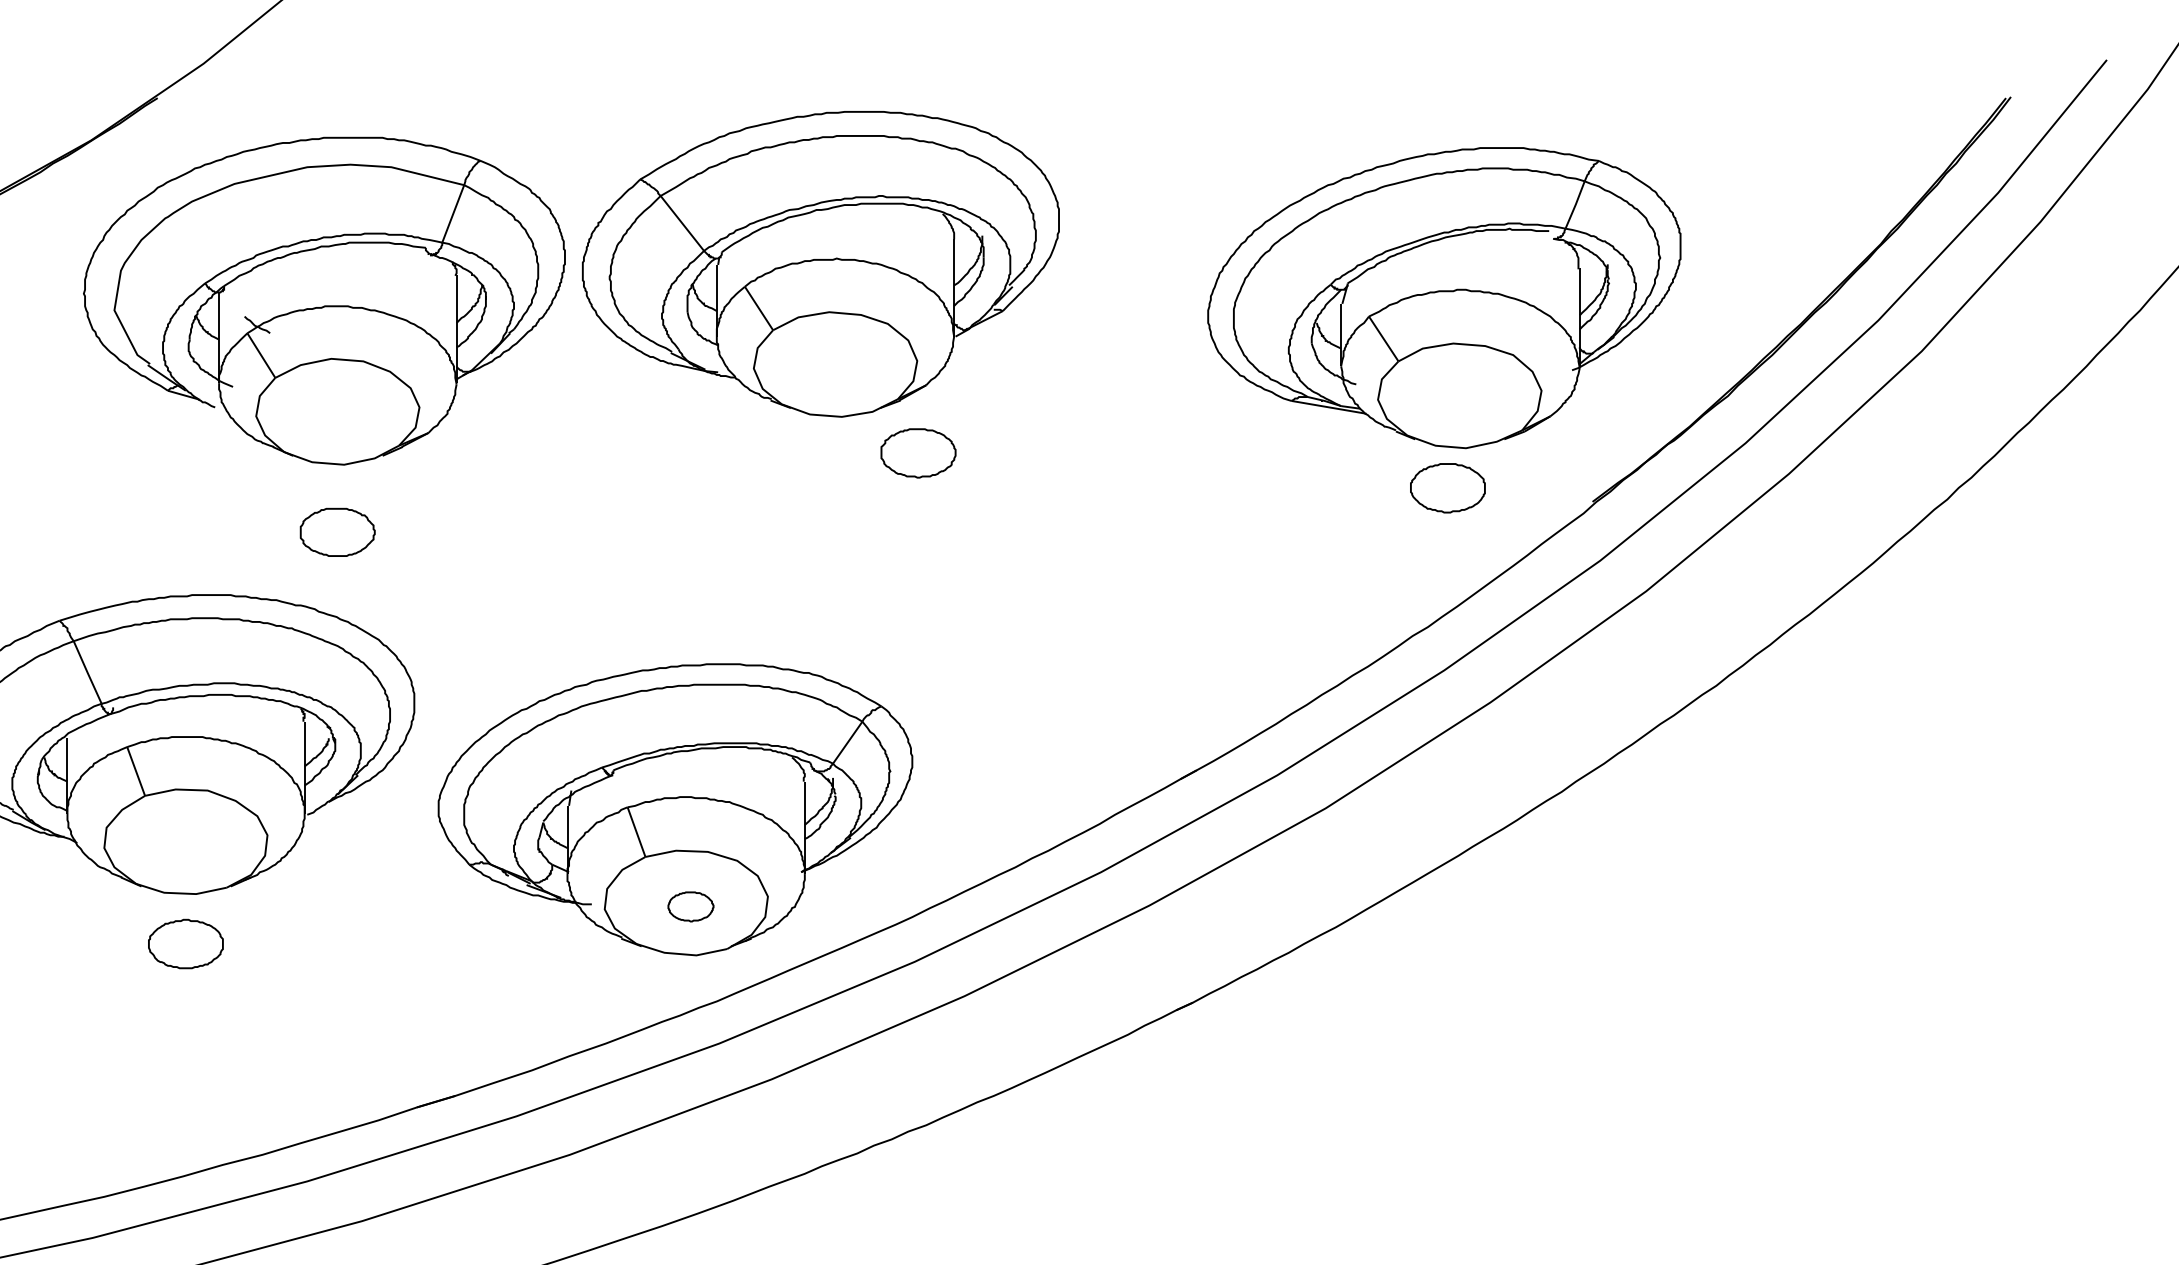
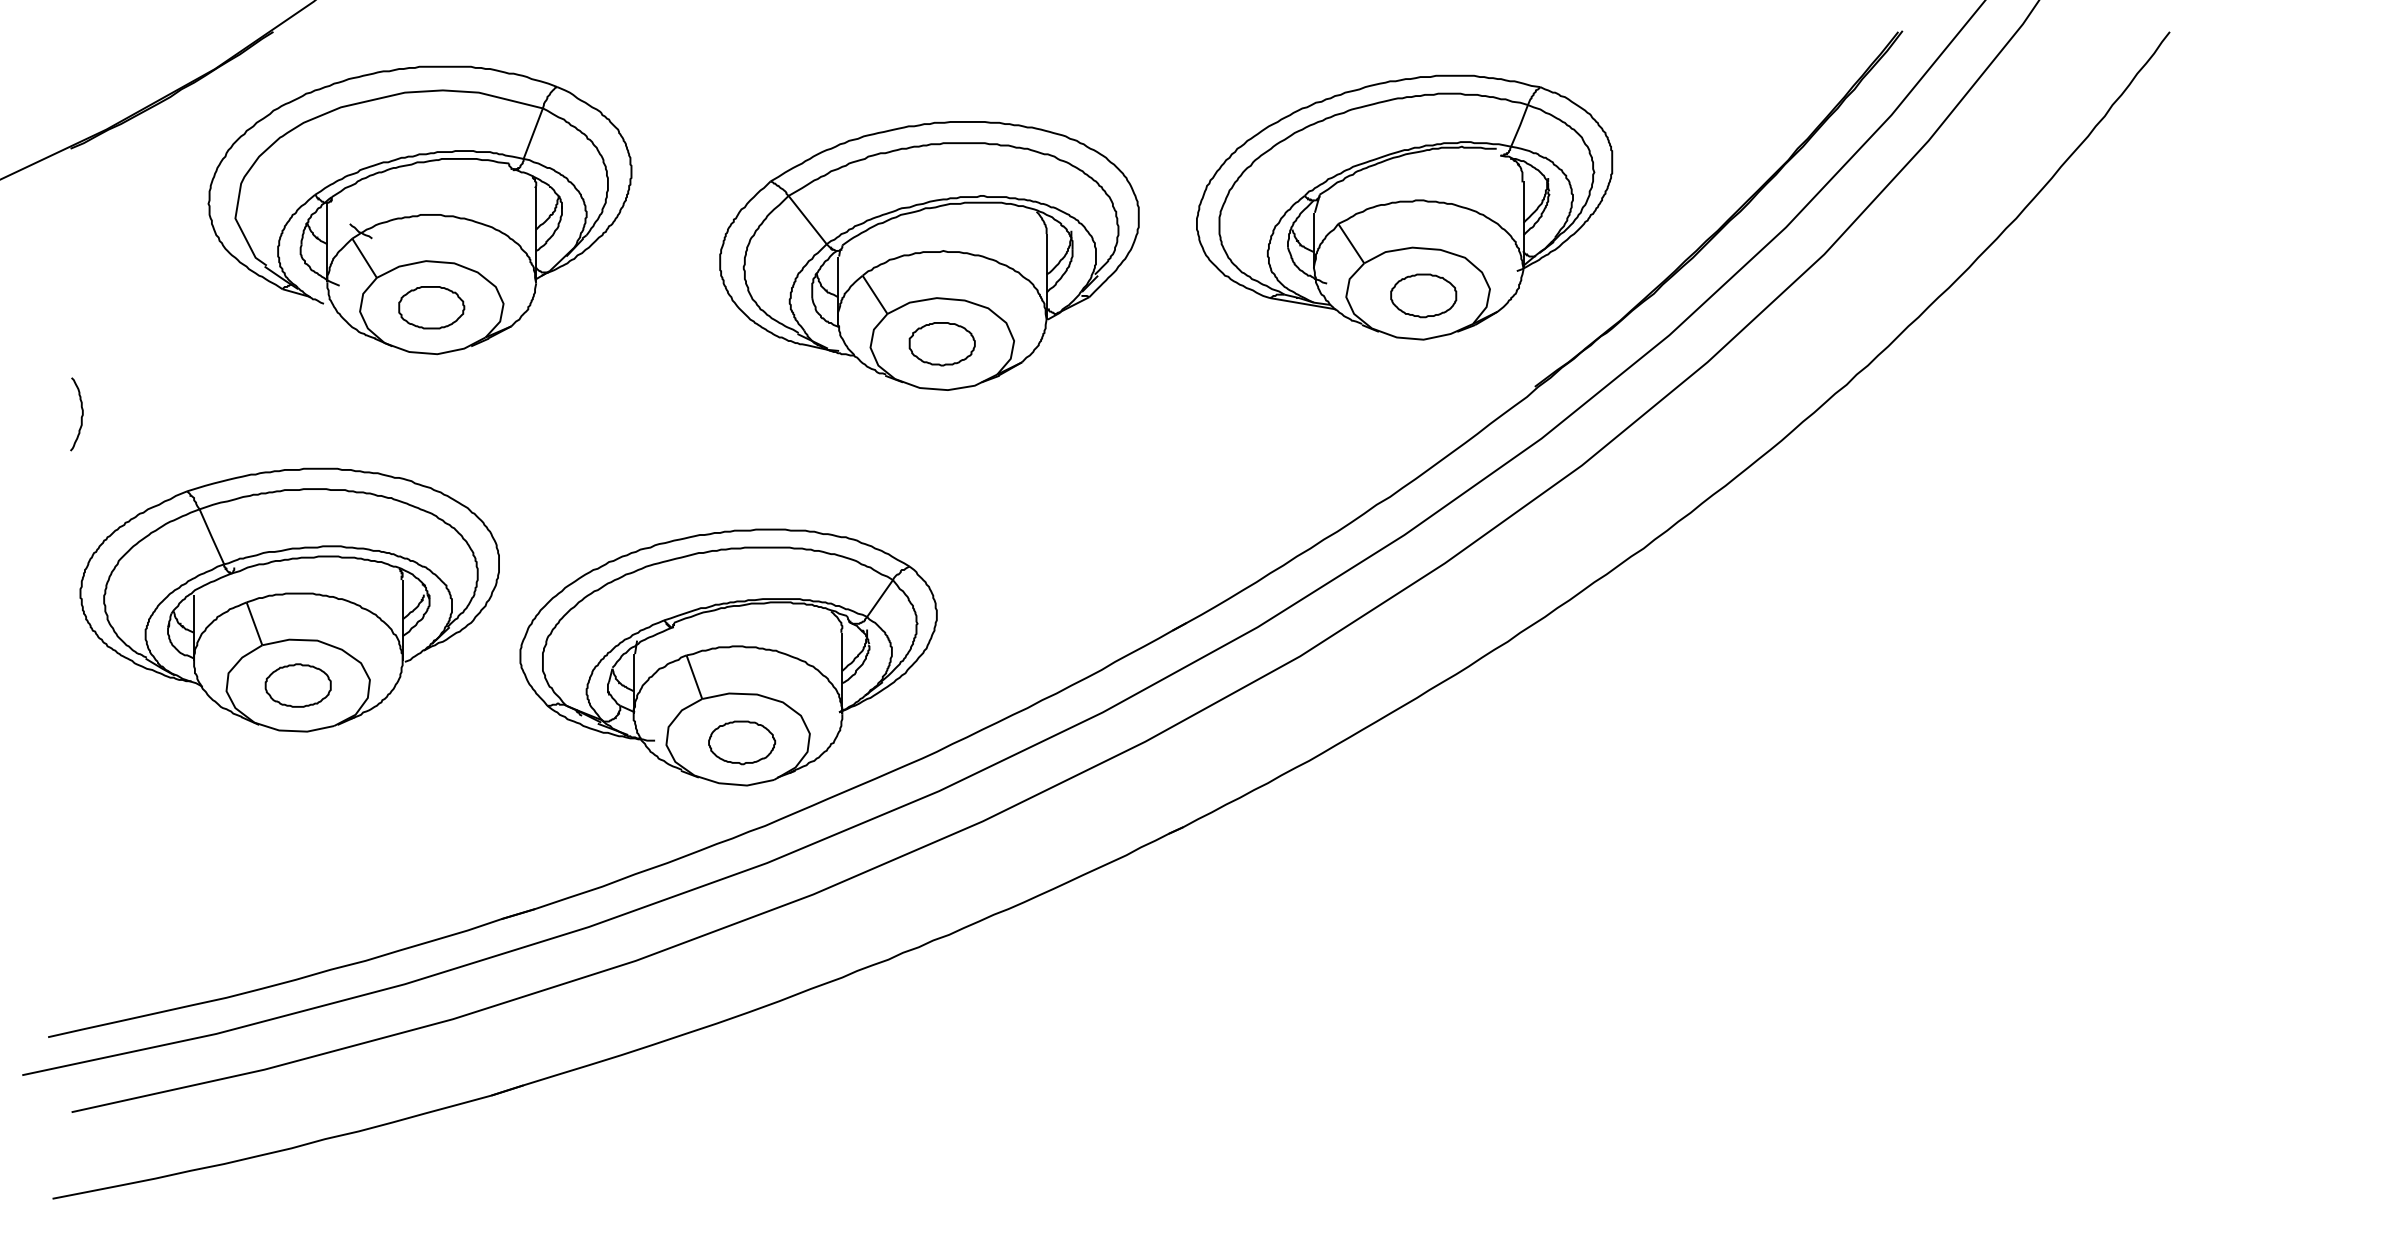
part: (820, 263) -> (929, 255), moved
part: (1447, 487) -> (1423, 295), moved
part: (337, 532) -> (431, 307), moved
part: (691, 906) -> (742, 742), size x1.67
part: (185, 943) -> (297, 685), moved

